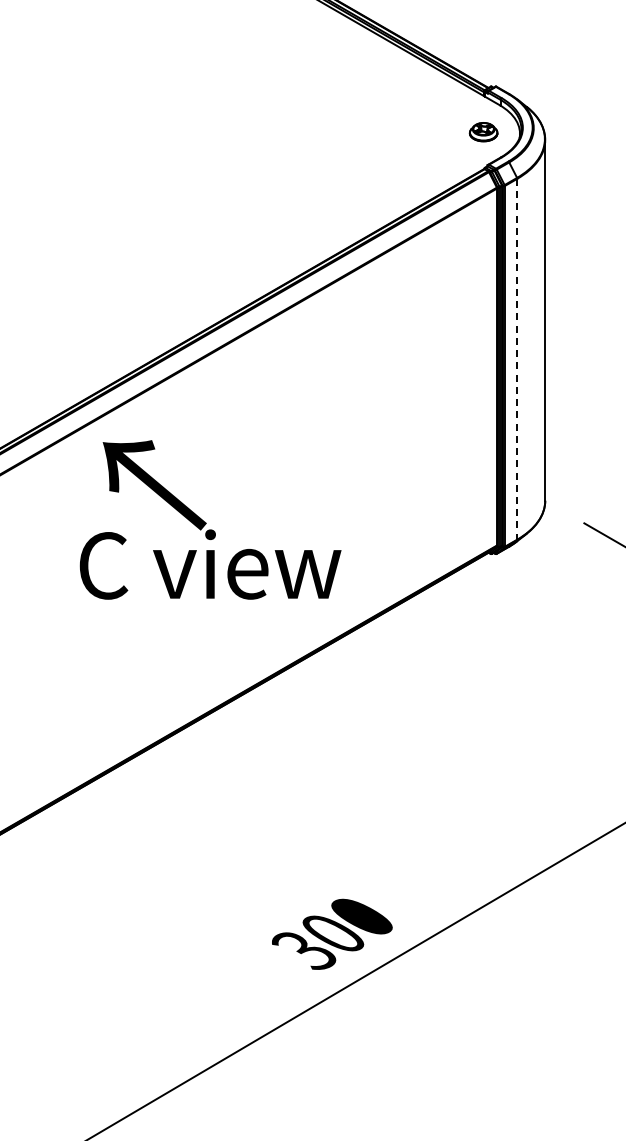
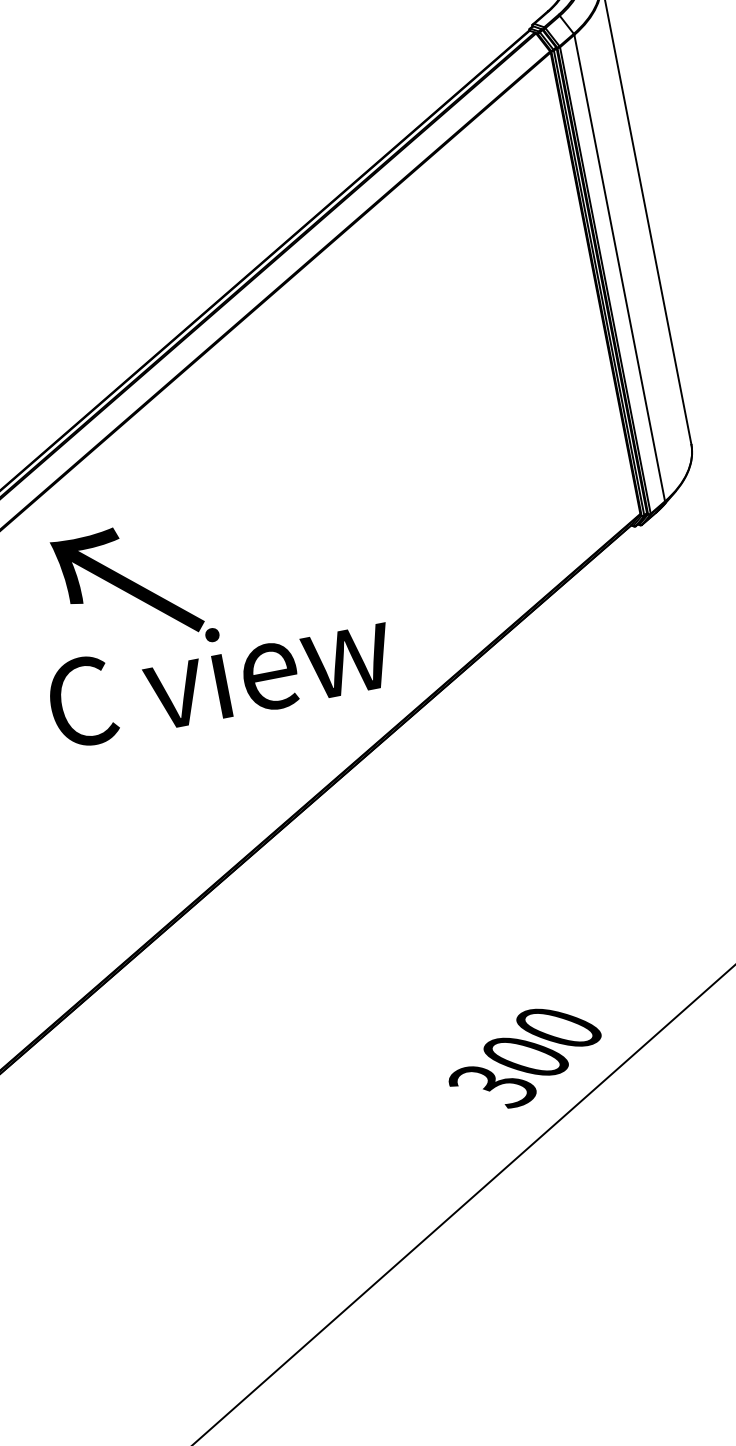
line: (517, 359) -> (619, 268), dashed -> solid
text: (210, 519) -> (208, 615), moved

